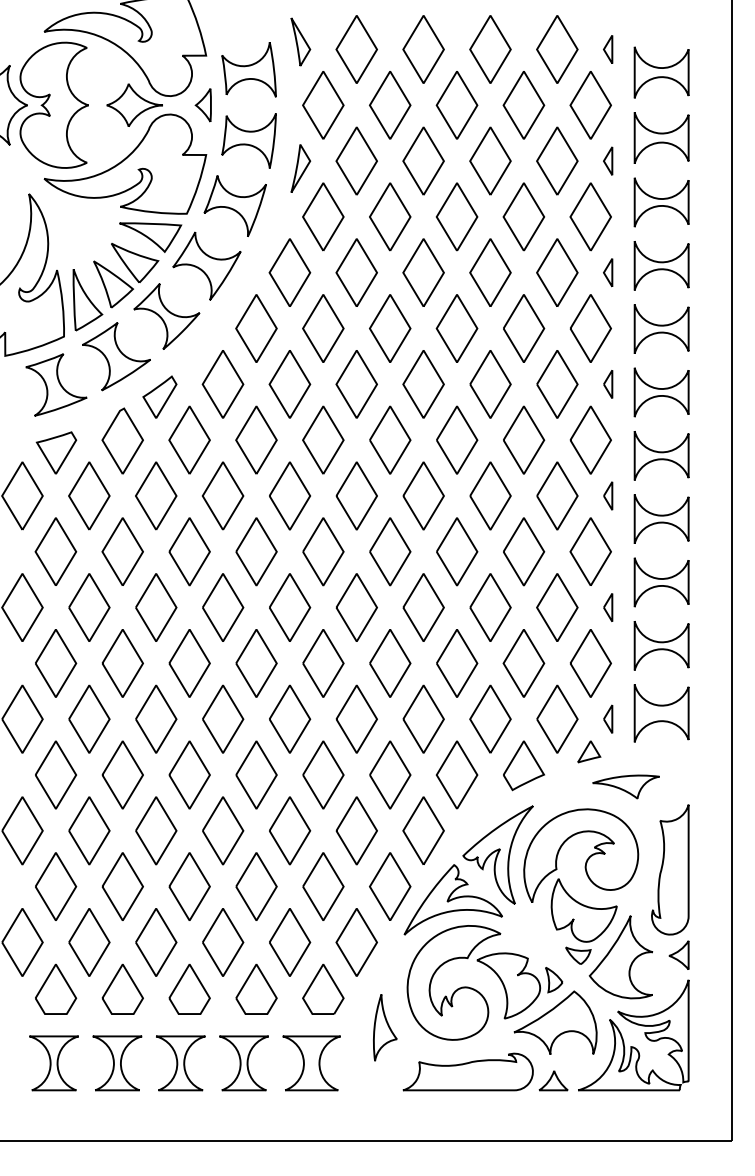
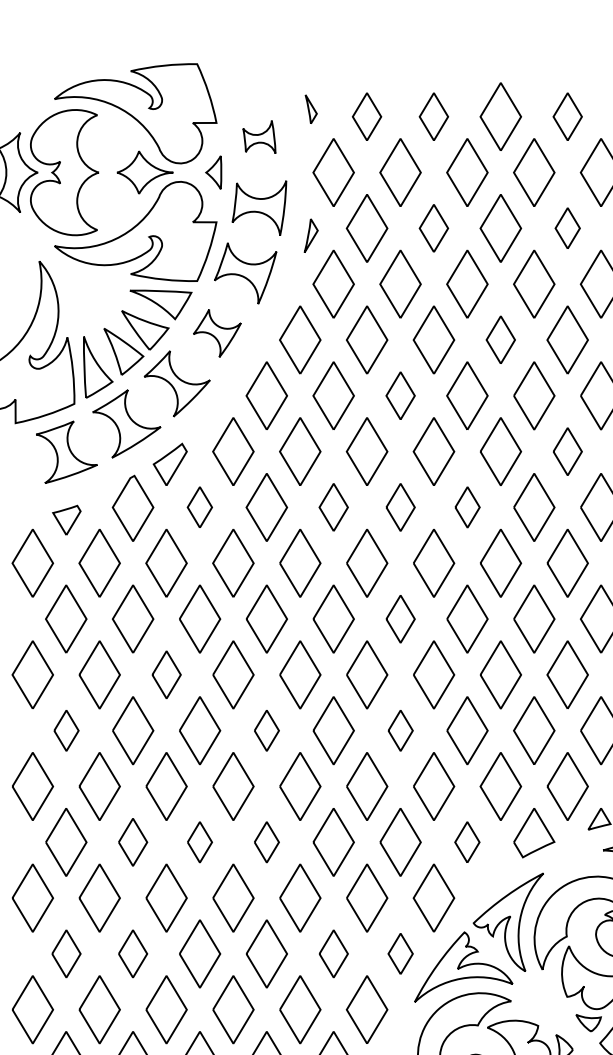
part: (300, 41) -> (310, 108), size x0.6
part: (356, 49) -> (366, 116), size x0.7
part: (423, 49) -> (433, 116), size x0.7
part: (557, 49) -> (567, 116), size x0.7
part: (248, 69) -> (258, 136), size x0.6
part: (423, 160) -> (433, 227), size x0.7
part: (557, 160) -> (567, 227), size x0.6
part: (300, 168) -> (310, 235), size x0.7
part: (206, 265) -> (216, 332), size x0.7
part: (490, 272) -> (500, 339), size x0.7
part: (390, 328) -> (400, 395), size x0.7
part: (557, 384) -> (567, 451), size x0.7
part: (189, 439) -> (199, 506), size x0.6
part: (323, 439) -> (333, 506), size x0.7
part: (390, 439) -> (400, 506), size x0.7
part: (457, 439) -> (467, 506), size x0.6
part: (56, 452) -> (66, 519), size x0.7
part: (390, 551) -> (400, 618), size x0.7
part: (156, 607) -> (166, 674), size x0.7
part: (56, 663) -> (66, 730), size x0.6
part: (256, 663) -> (266, 730), size x0.6
part: (390, 663) -> (400, 730), size x0.6
part: (122, 774) -> (132, 841), size x0.7
part: (189, 774) -> (199, 841), size x0.6
part: (256, 774) -> (266, 841), size x0.6
part: (456, 774) -> (466, 841), size x0.6
part: (56, 886) -> (66, 953), size x0.7
part: (122, 886) -> (132, 953), size x0.7
part: (323, 886) -> (333, 953), size x0.7
part: (390, 886) -> (400, 953), size x0.6

